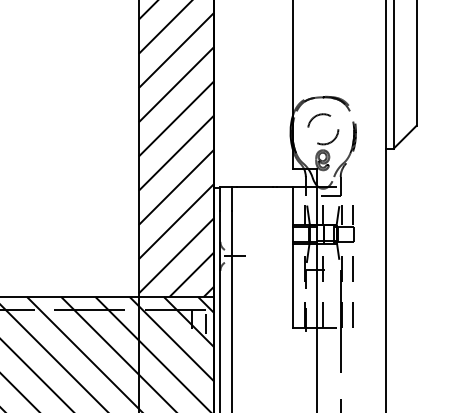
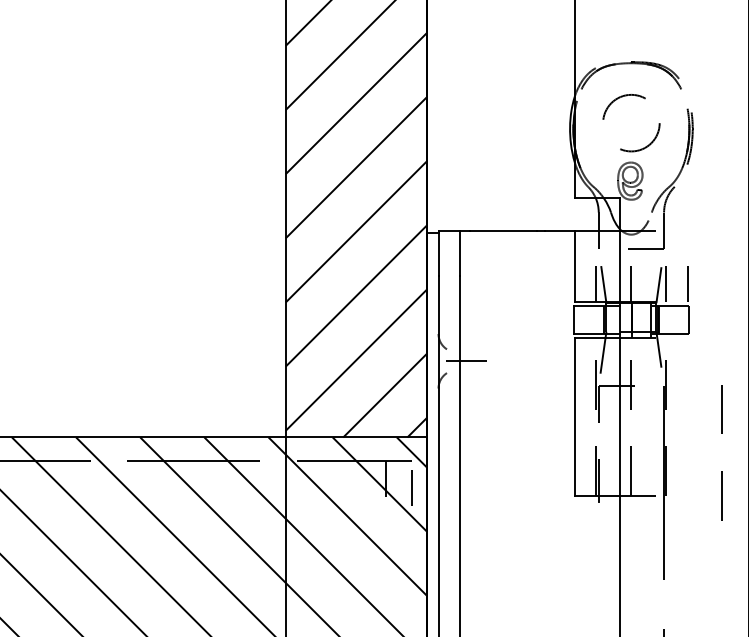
line: (352, 281) -> (719, 432), moved

